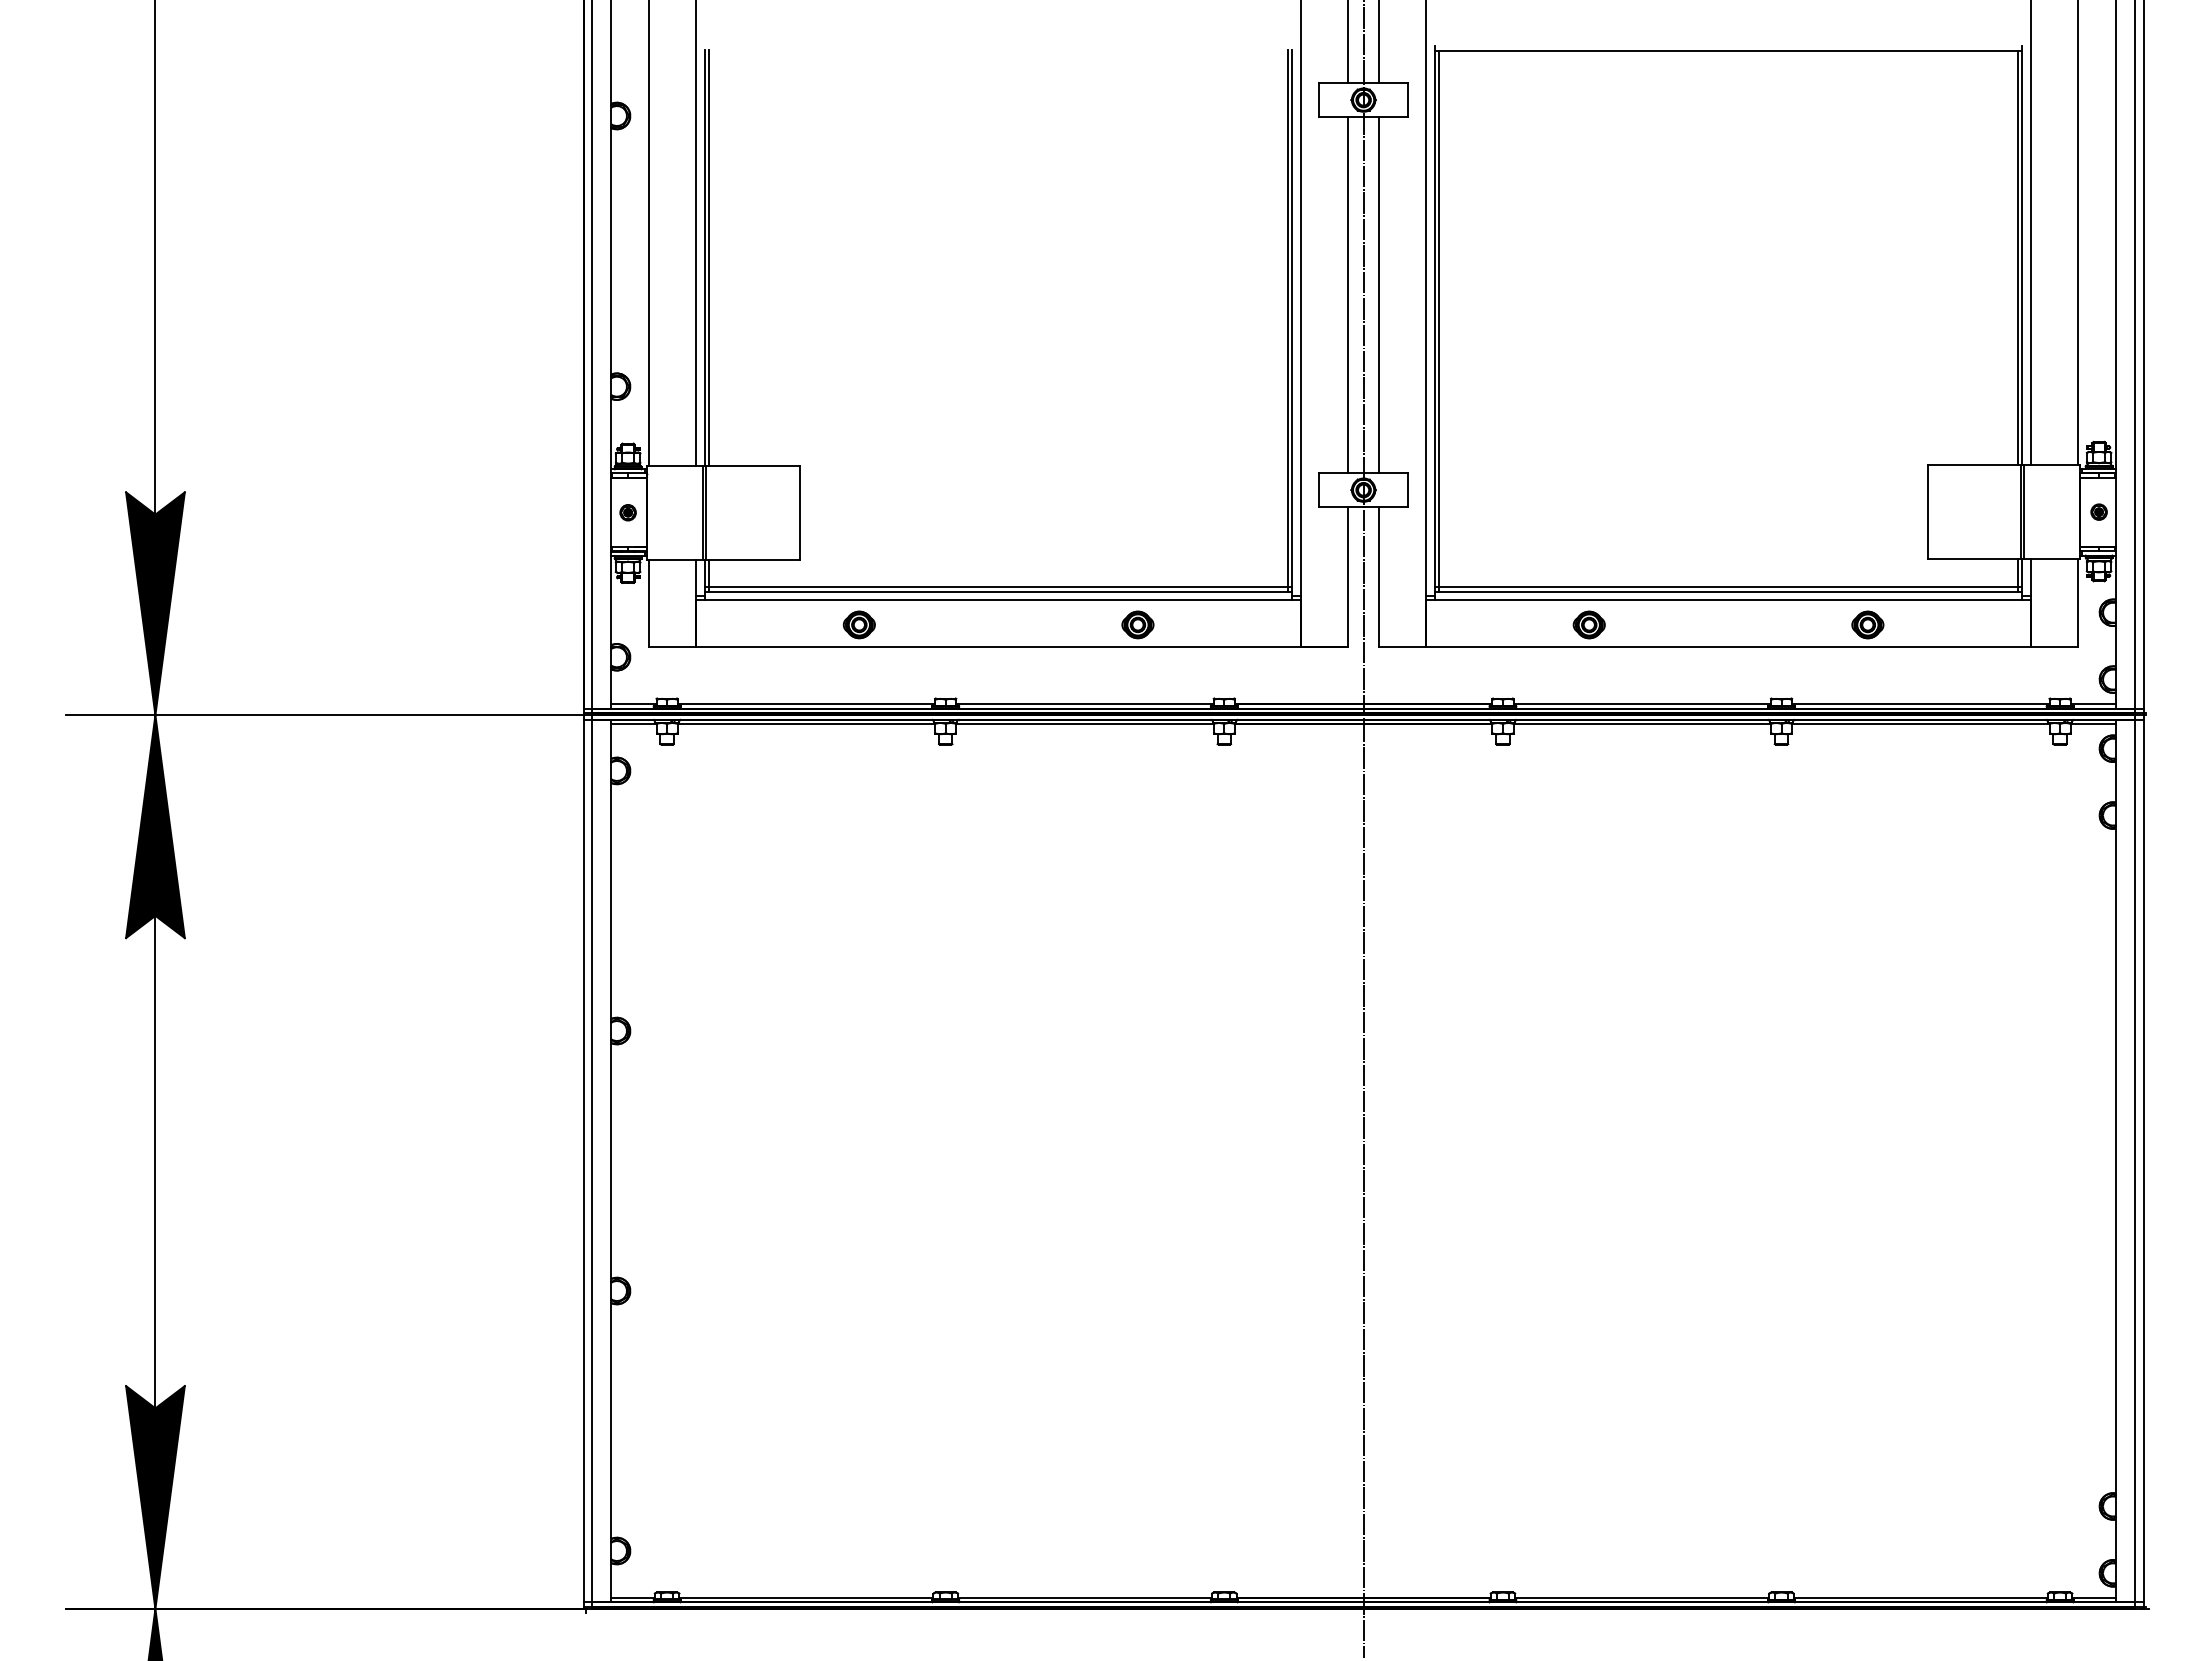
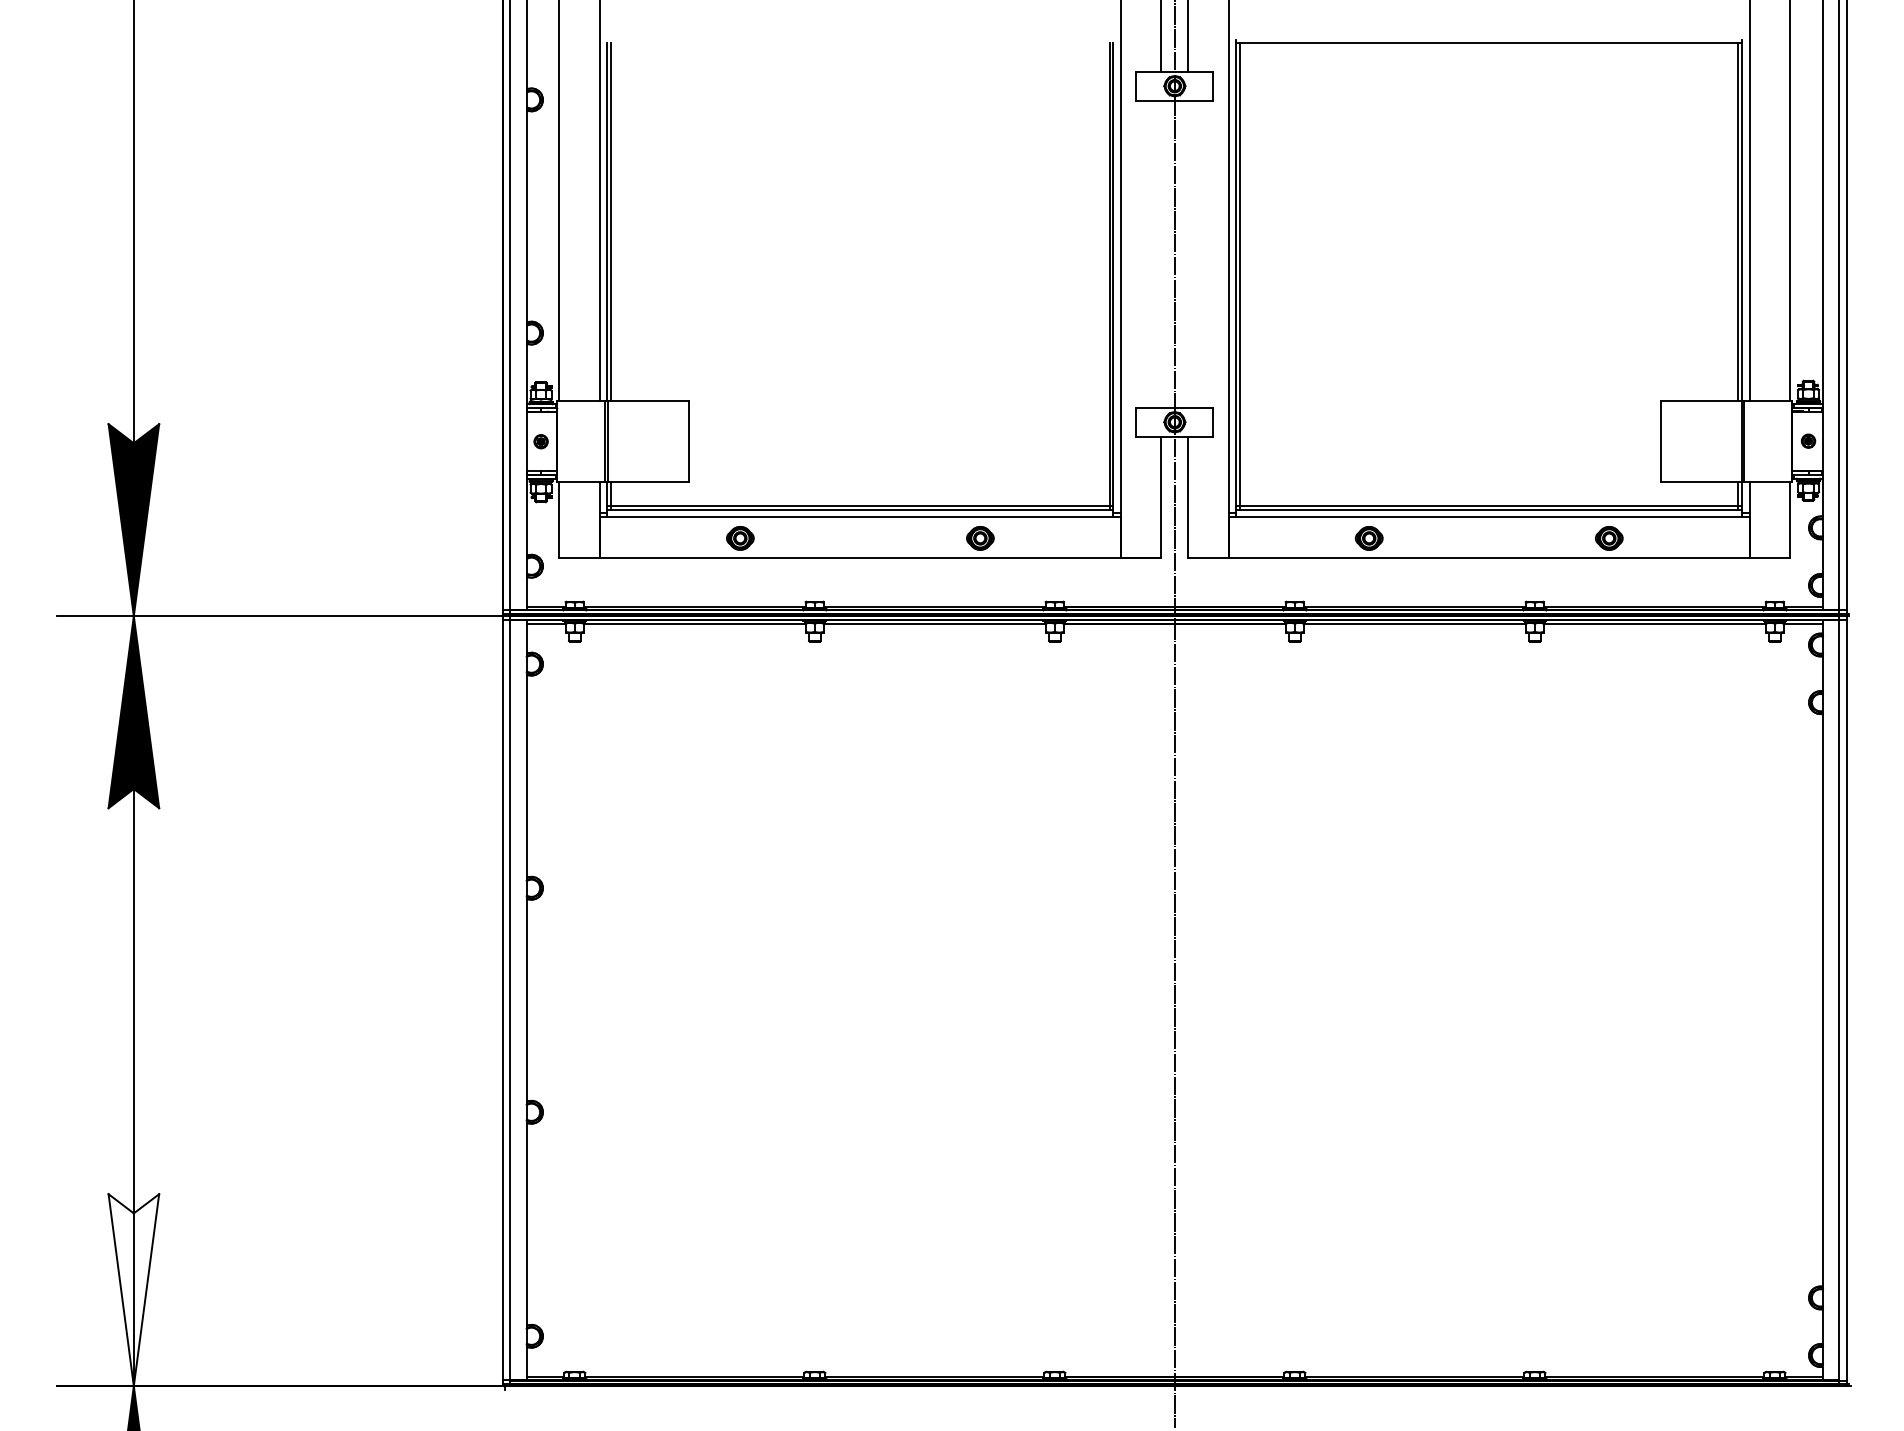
line: (1348, 294) -> (1161, 253), removed
line: (1379, 294) -> (1188, 253), removed
fill: (155, 1497) -> (133, 1290), removed

